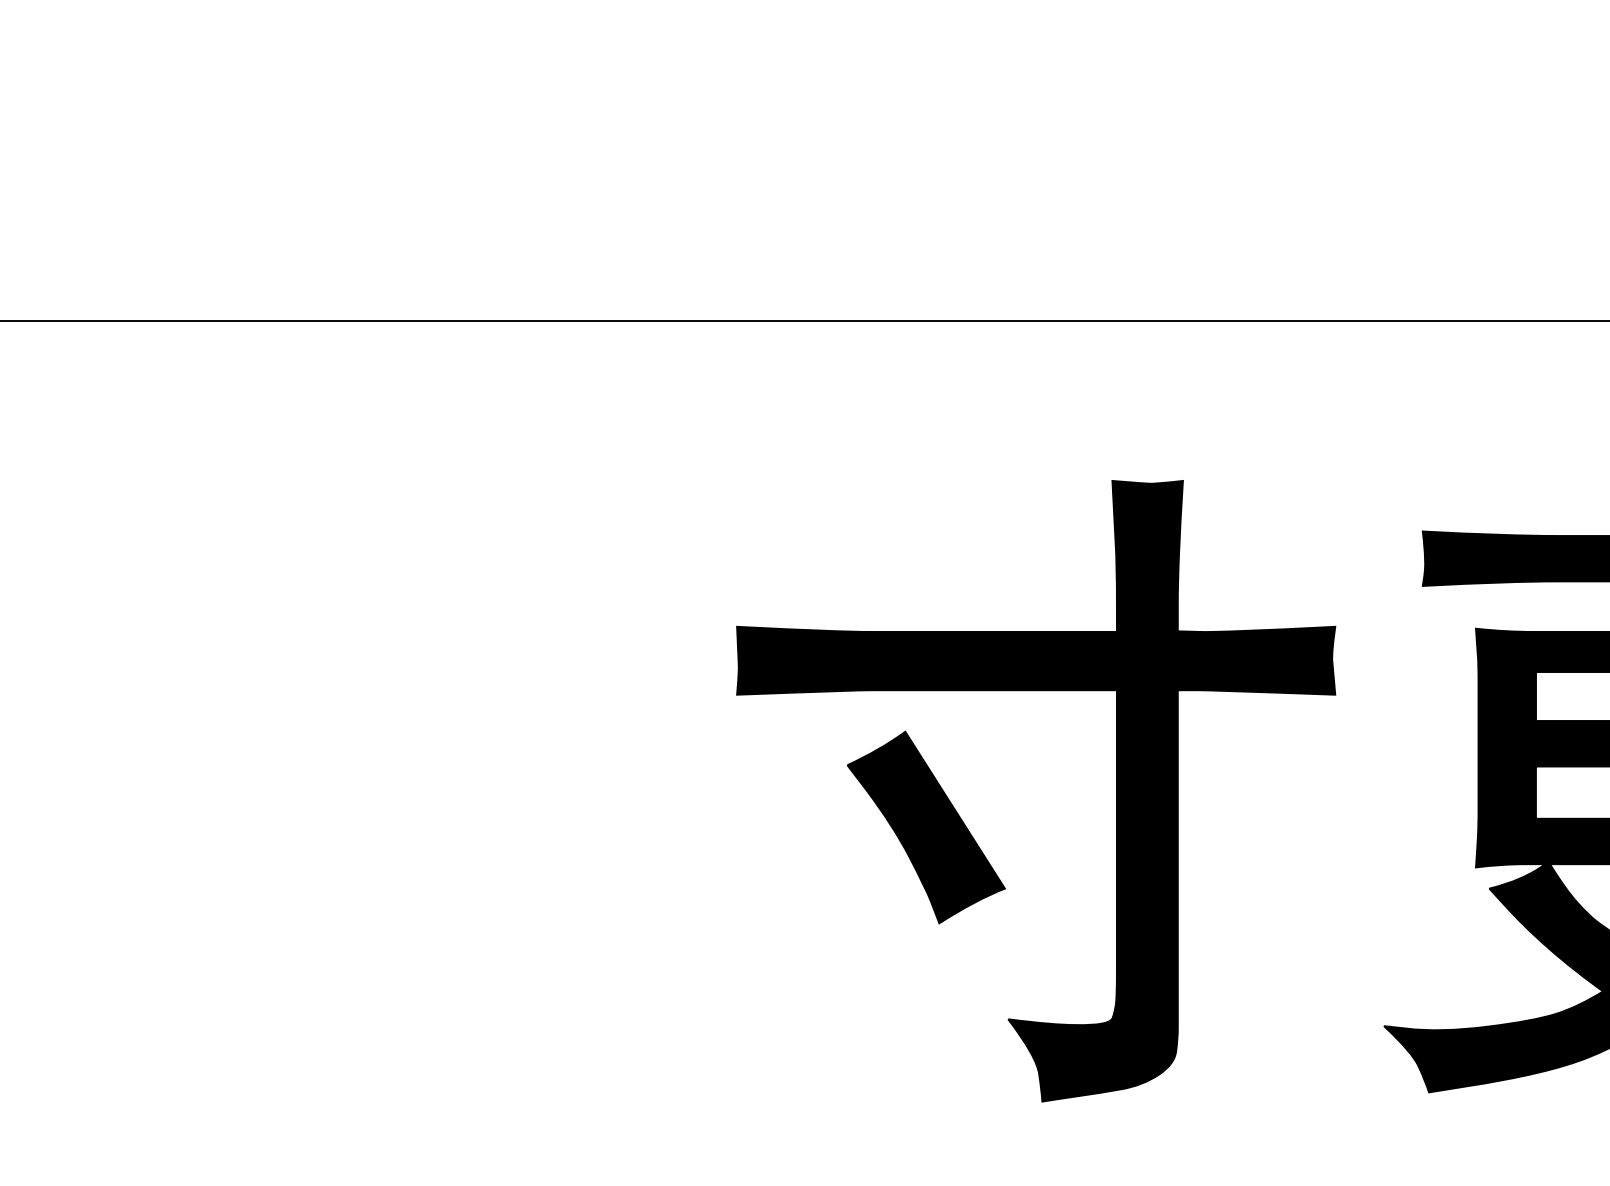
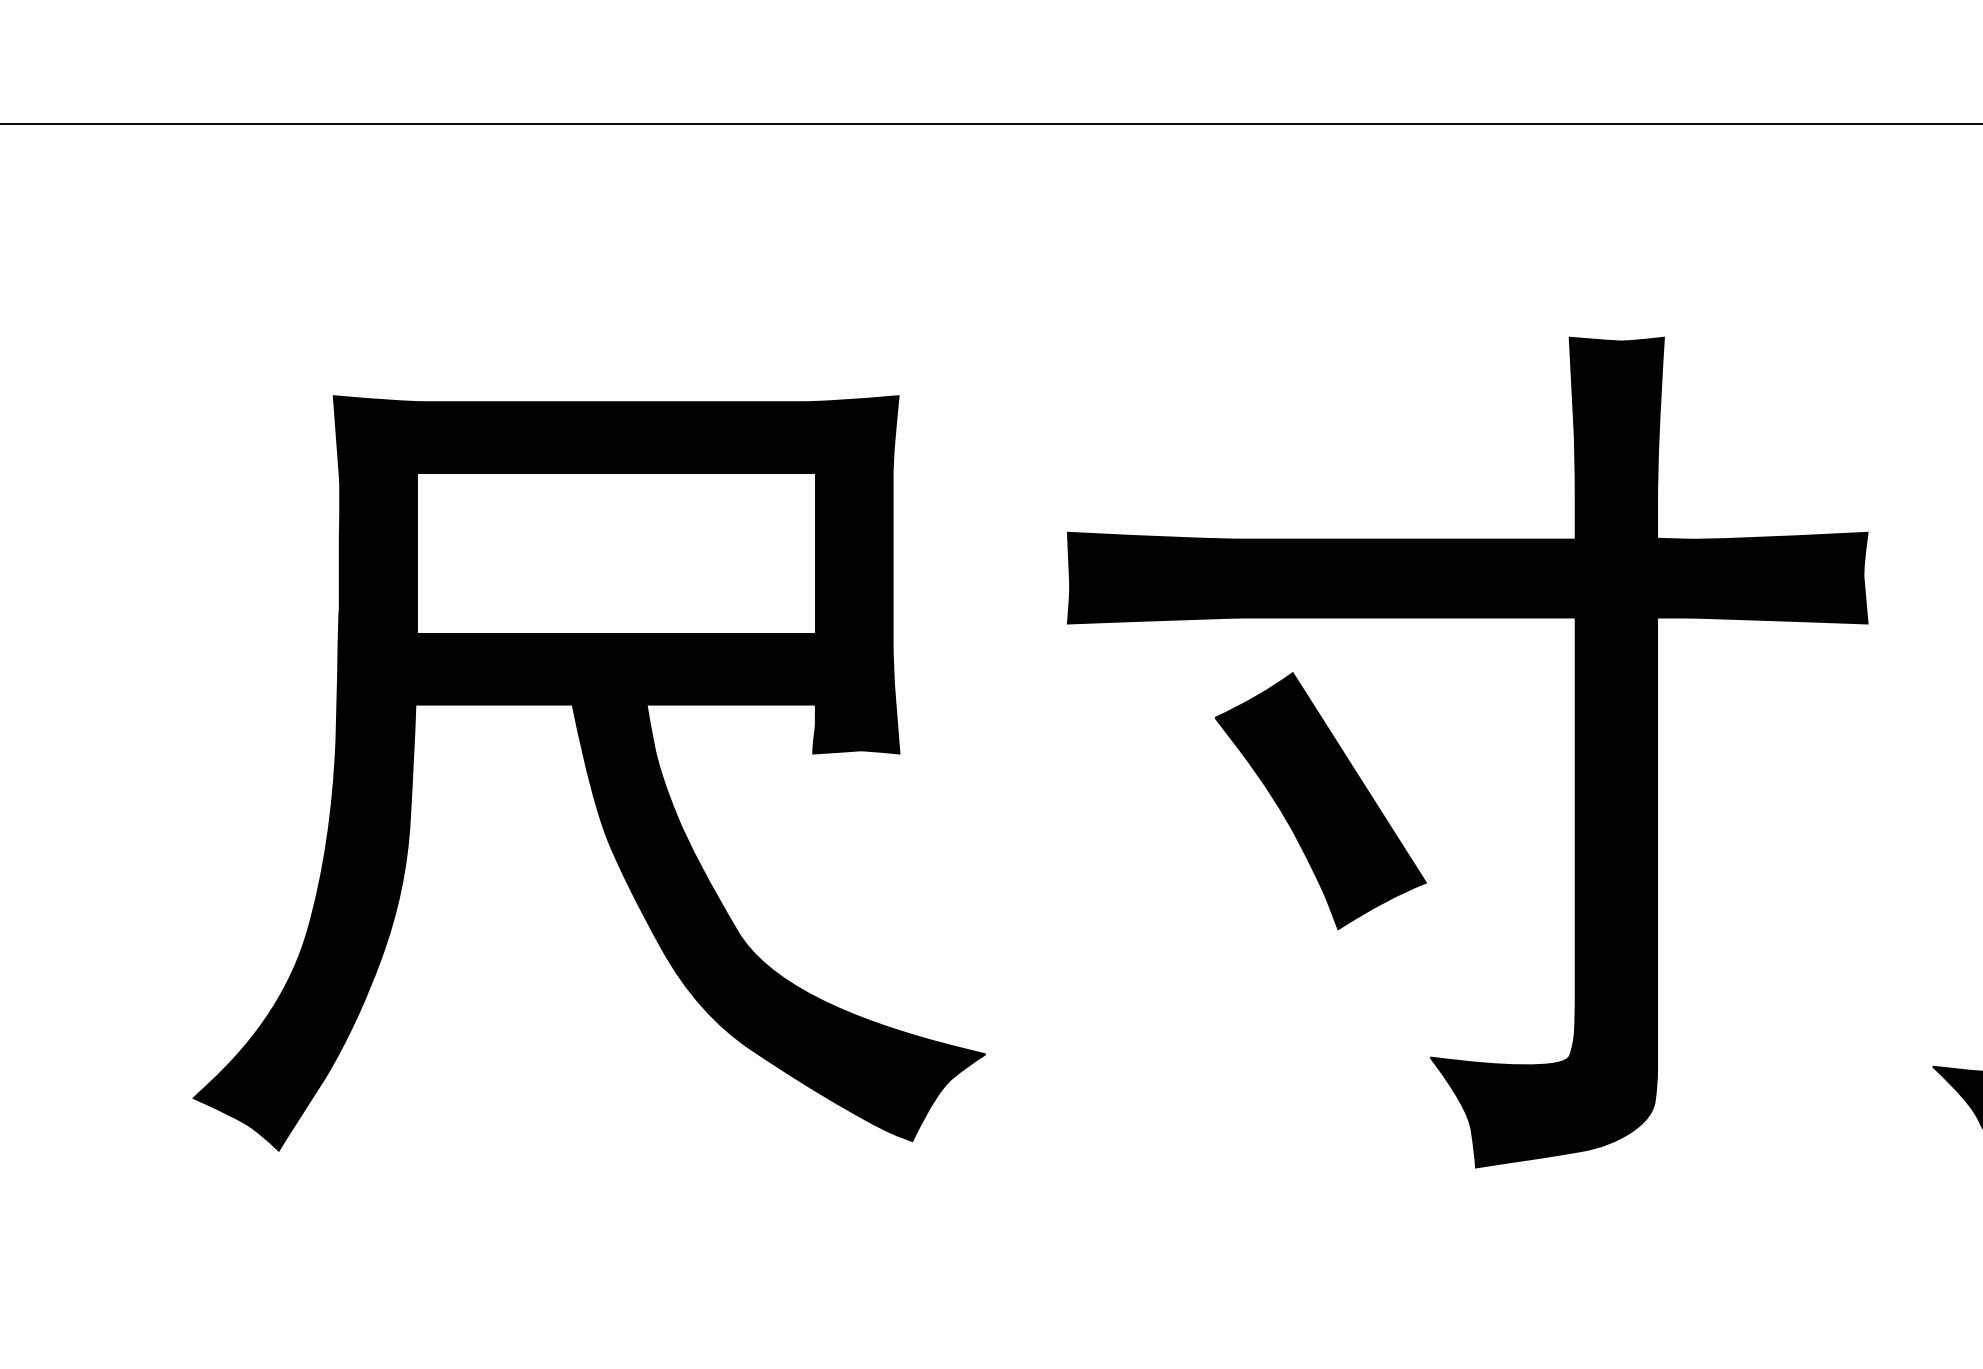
part: (378, 806) -> (588, 772), added

